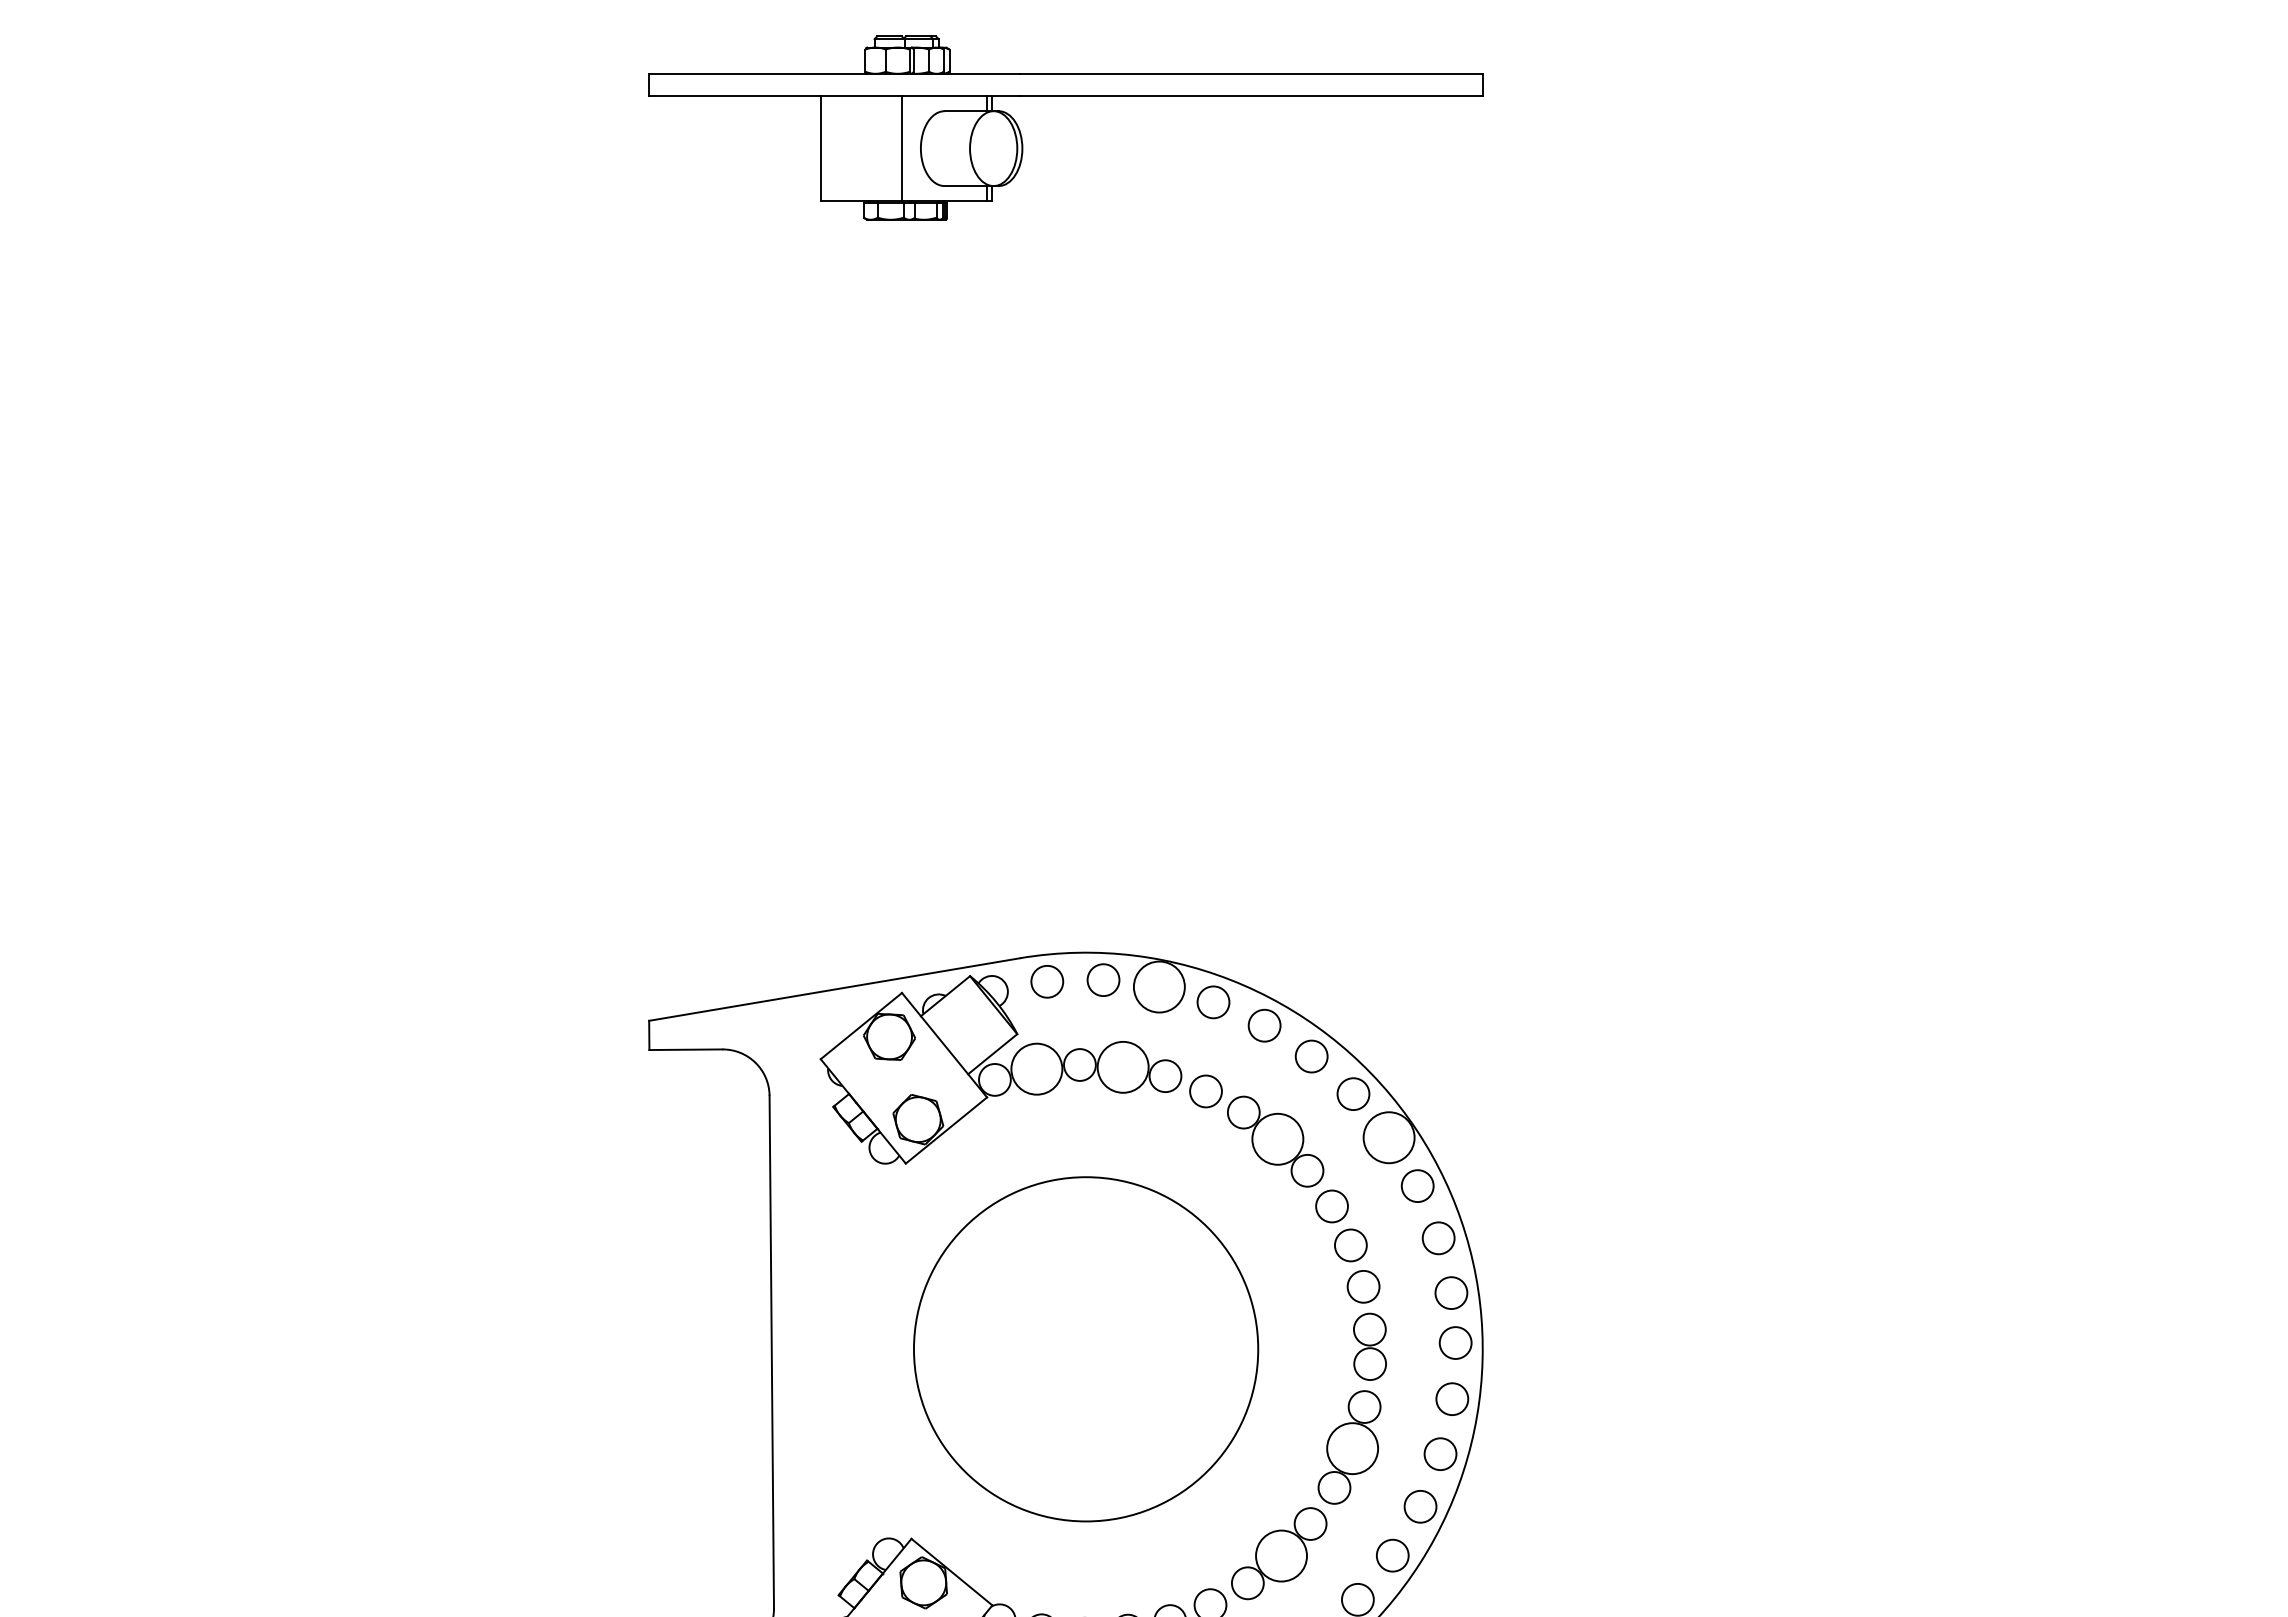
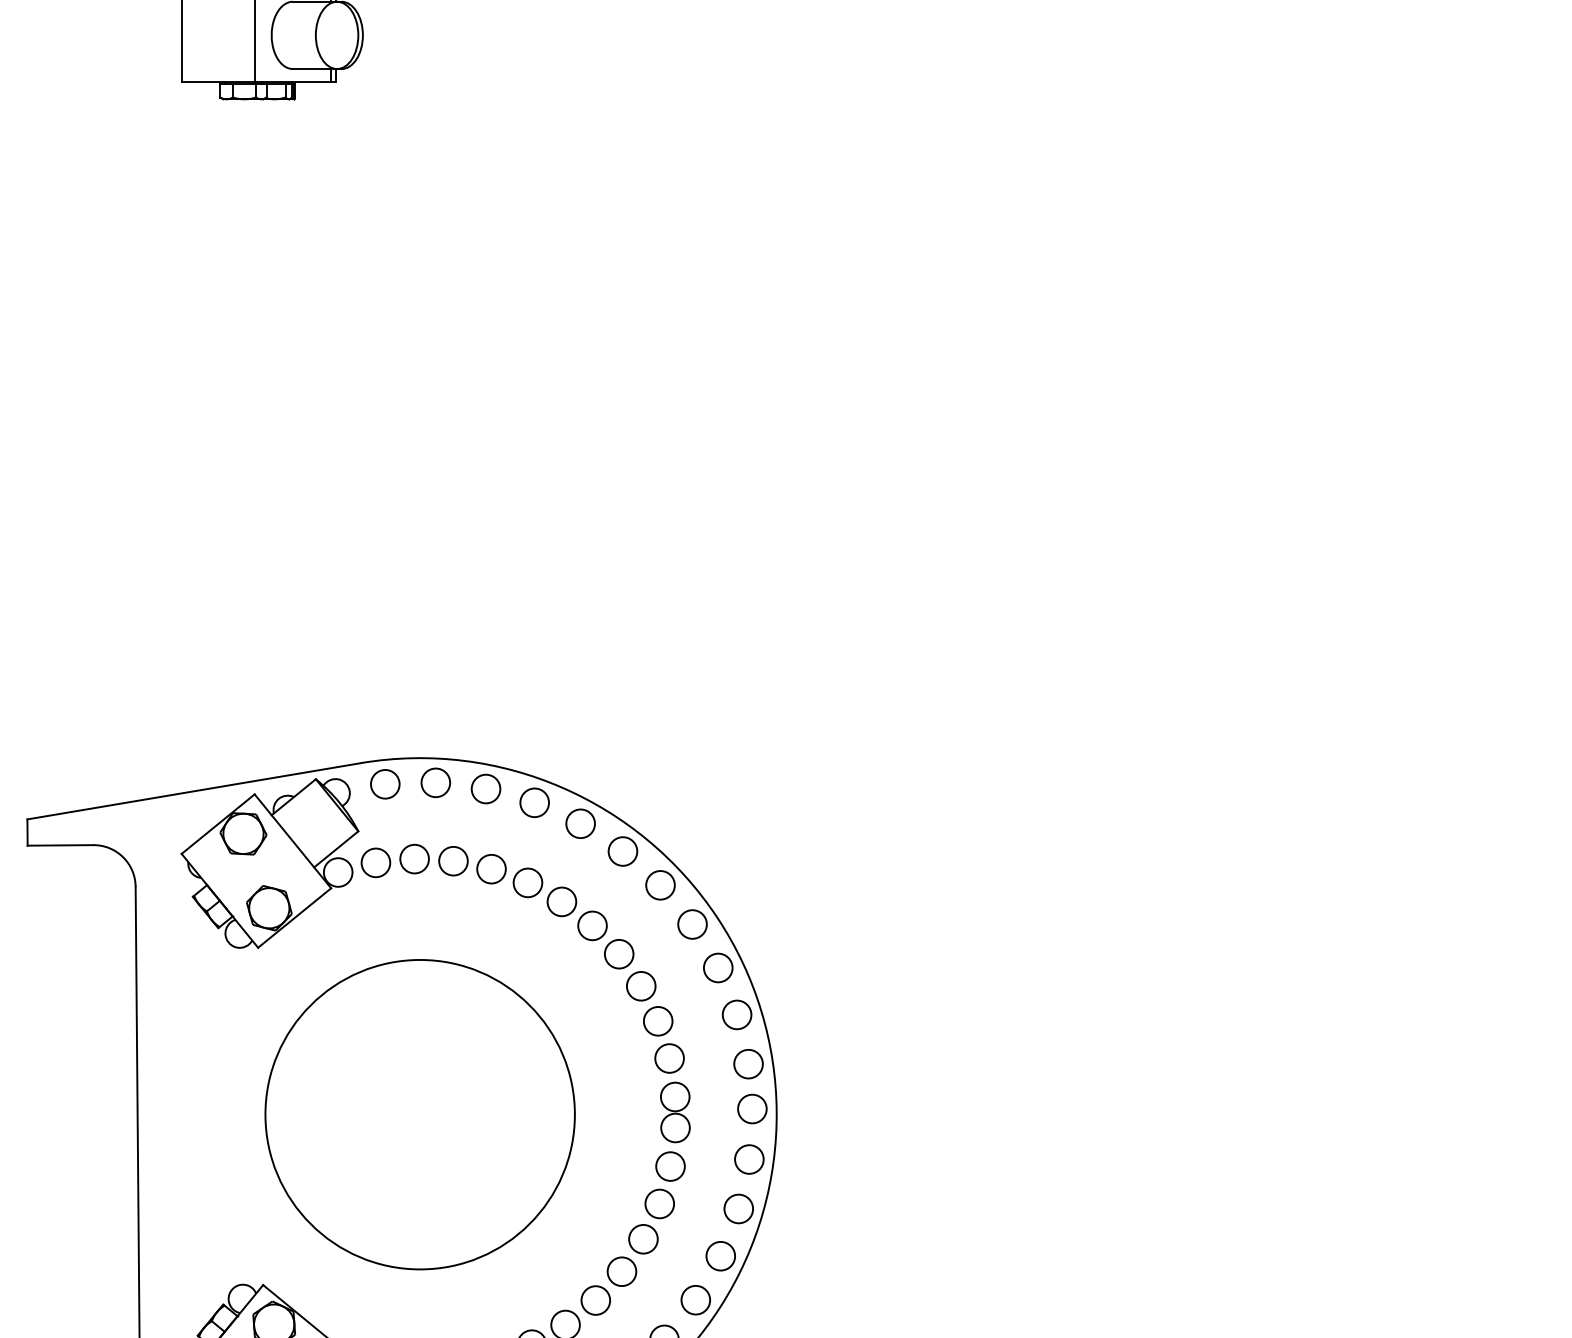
circle: (1159, 986) -> (486, 788), size x0.62
circle: (1123, 1067) -> (453, 861), size x0.62
circle: (1036, 1069) -> (375, 863), size x0.62
circle: (1389, 1137) -> (692, 924), size x0.62
circle: (1277, 1139) -> (592, 926), size x0.62
circle: (1352, 1448) -> (659, 1203), size x0.62
circle: (1281, 1555) -> (595, 1300), size x0.62

